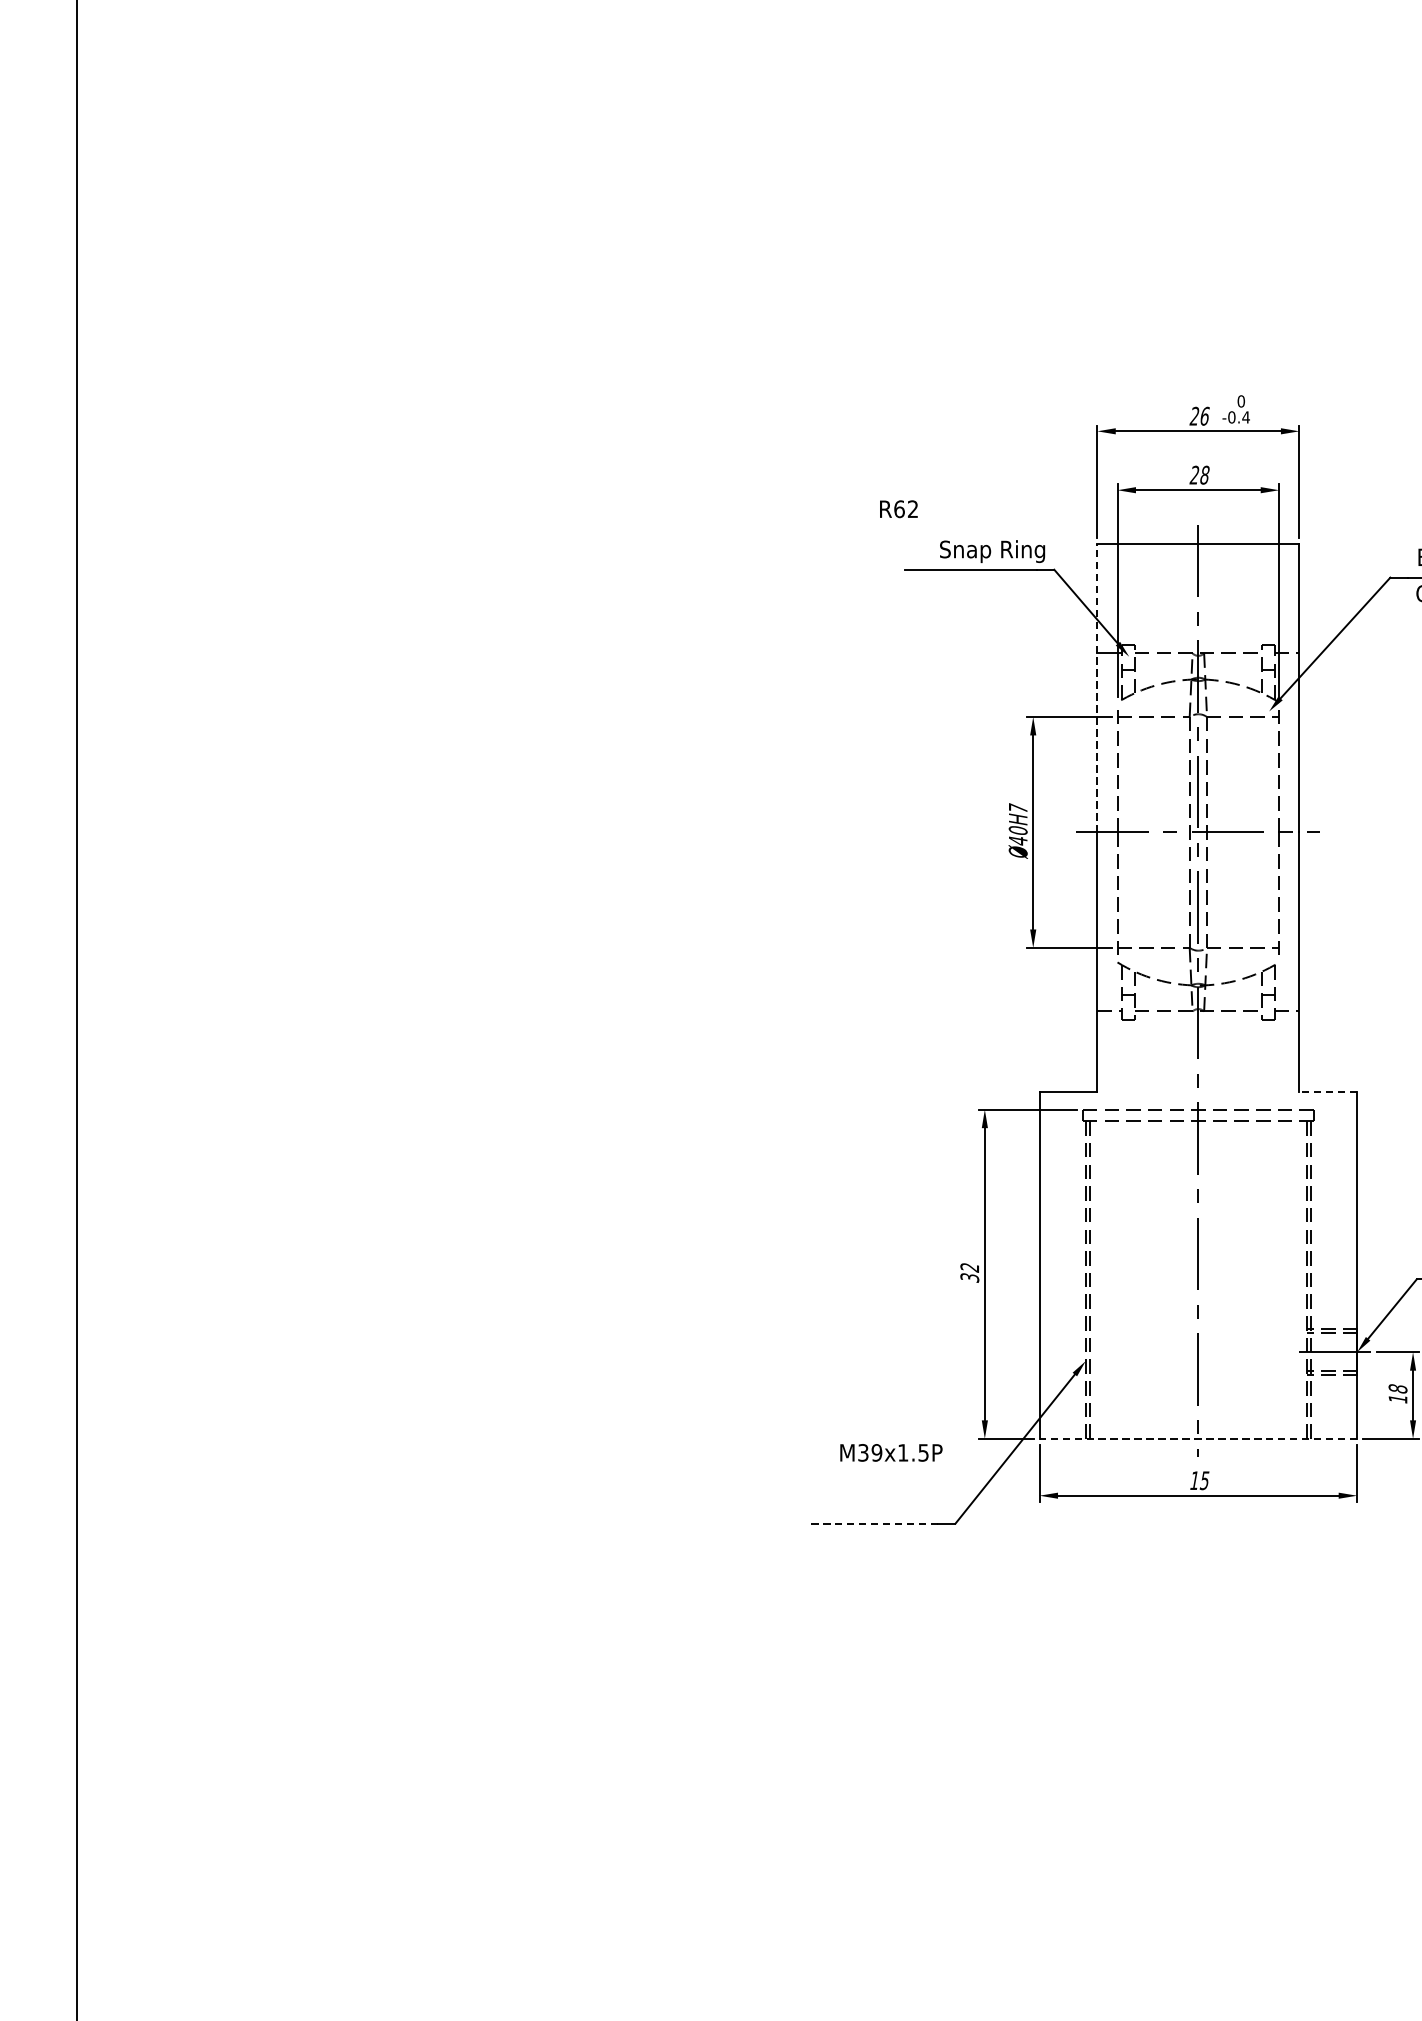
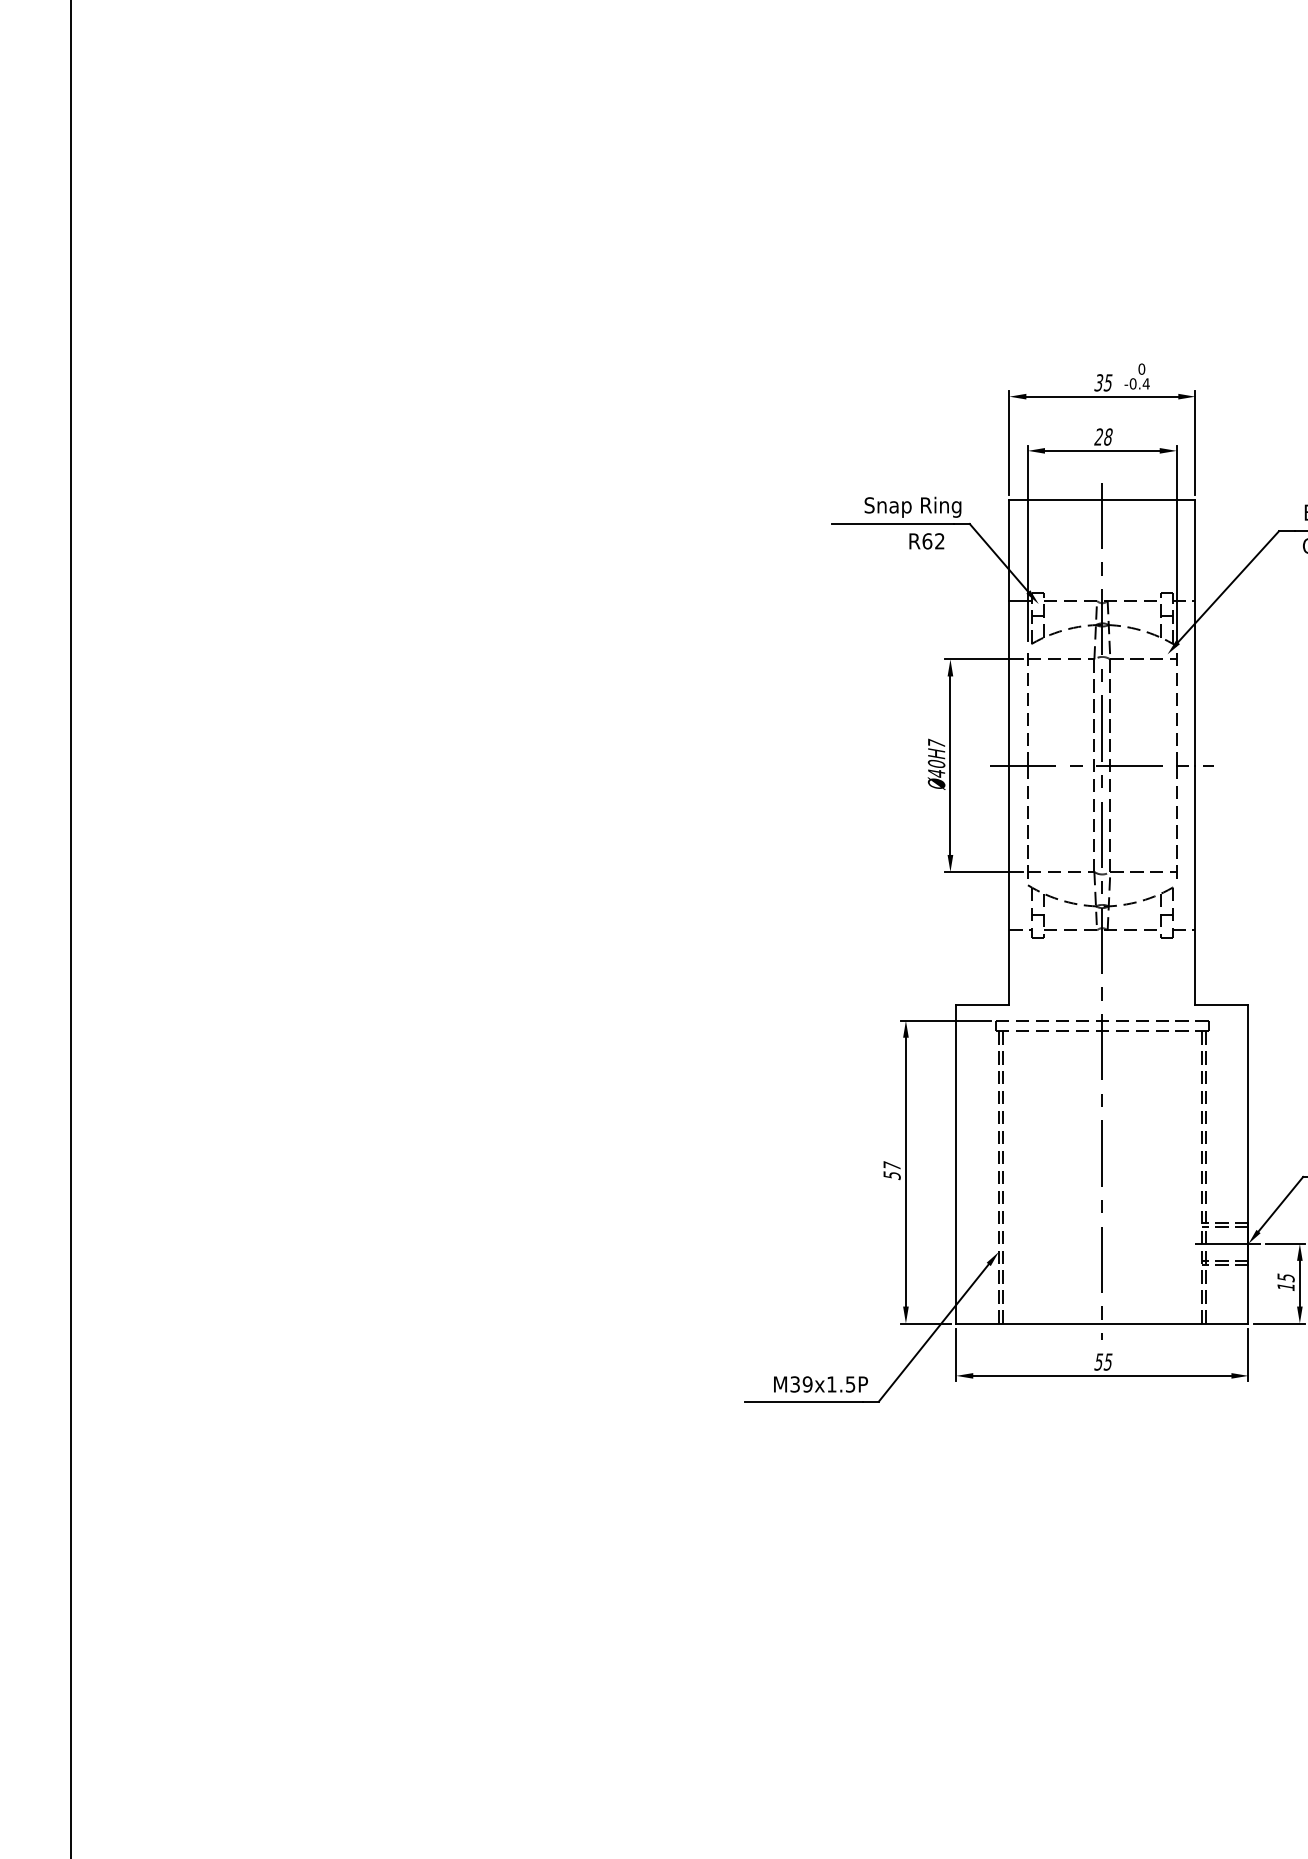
text: (1199, 415) -> (1103, 382), 26 -> 35
text: (898, 509) -> (926, 541), moved
line: (1097, 687) -> (1009, 632), dashed -> solid
line: (1327, 1092) -> (1221, 1004), dashed -> solid
text: (969, 1271) -> (891, 1169), 32 -> 57
text: (1397, 1388) -> (1285, 1277), 18 -> 15
line: (1197, 1438) -> (1101, 1323), dashed -> solid
text: (890, 1452) -> (820, 1384), moved
text: (1194, 1480) -> (1098, 1361), 15 -> 55
line: (873, 1523) -> (803, 1401), dashed -> solid

